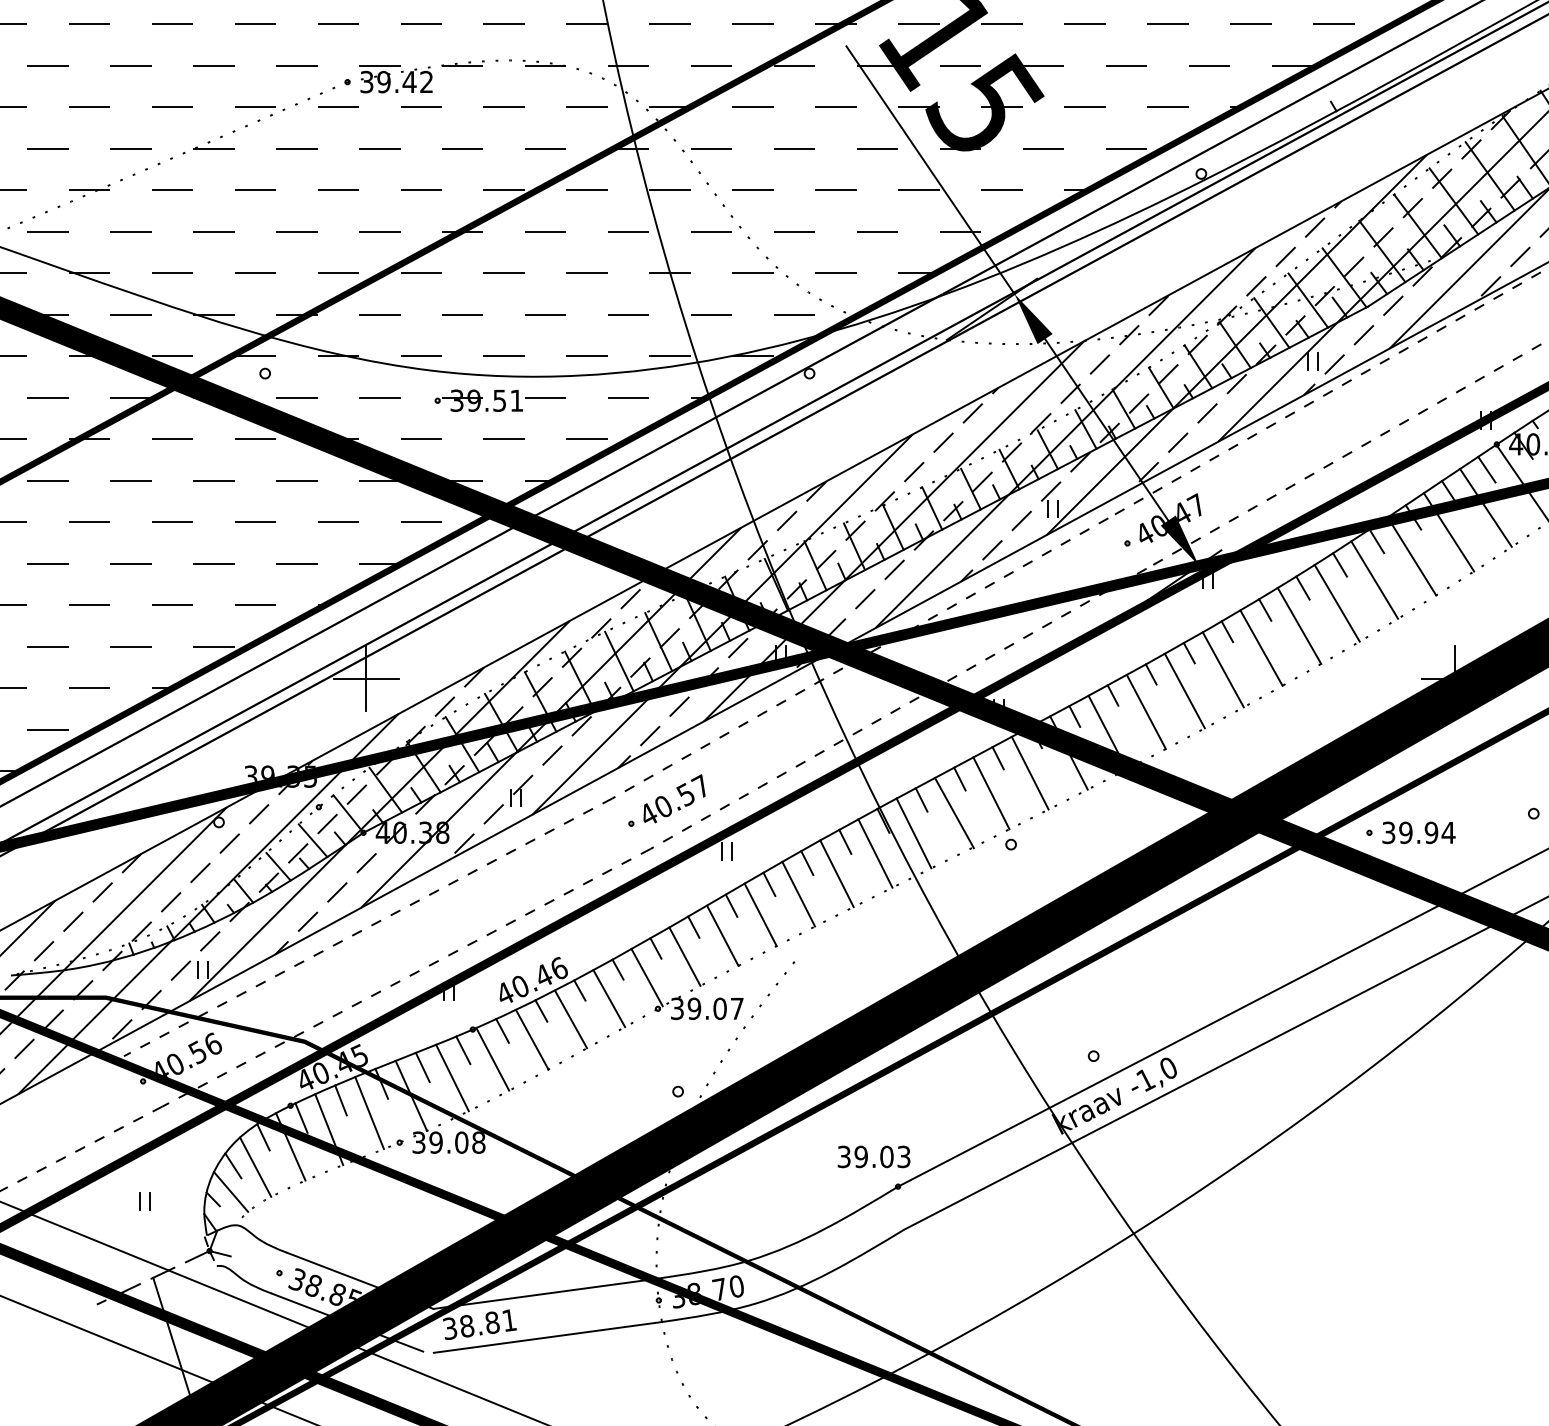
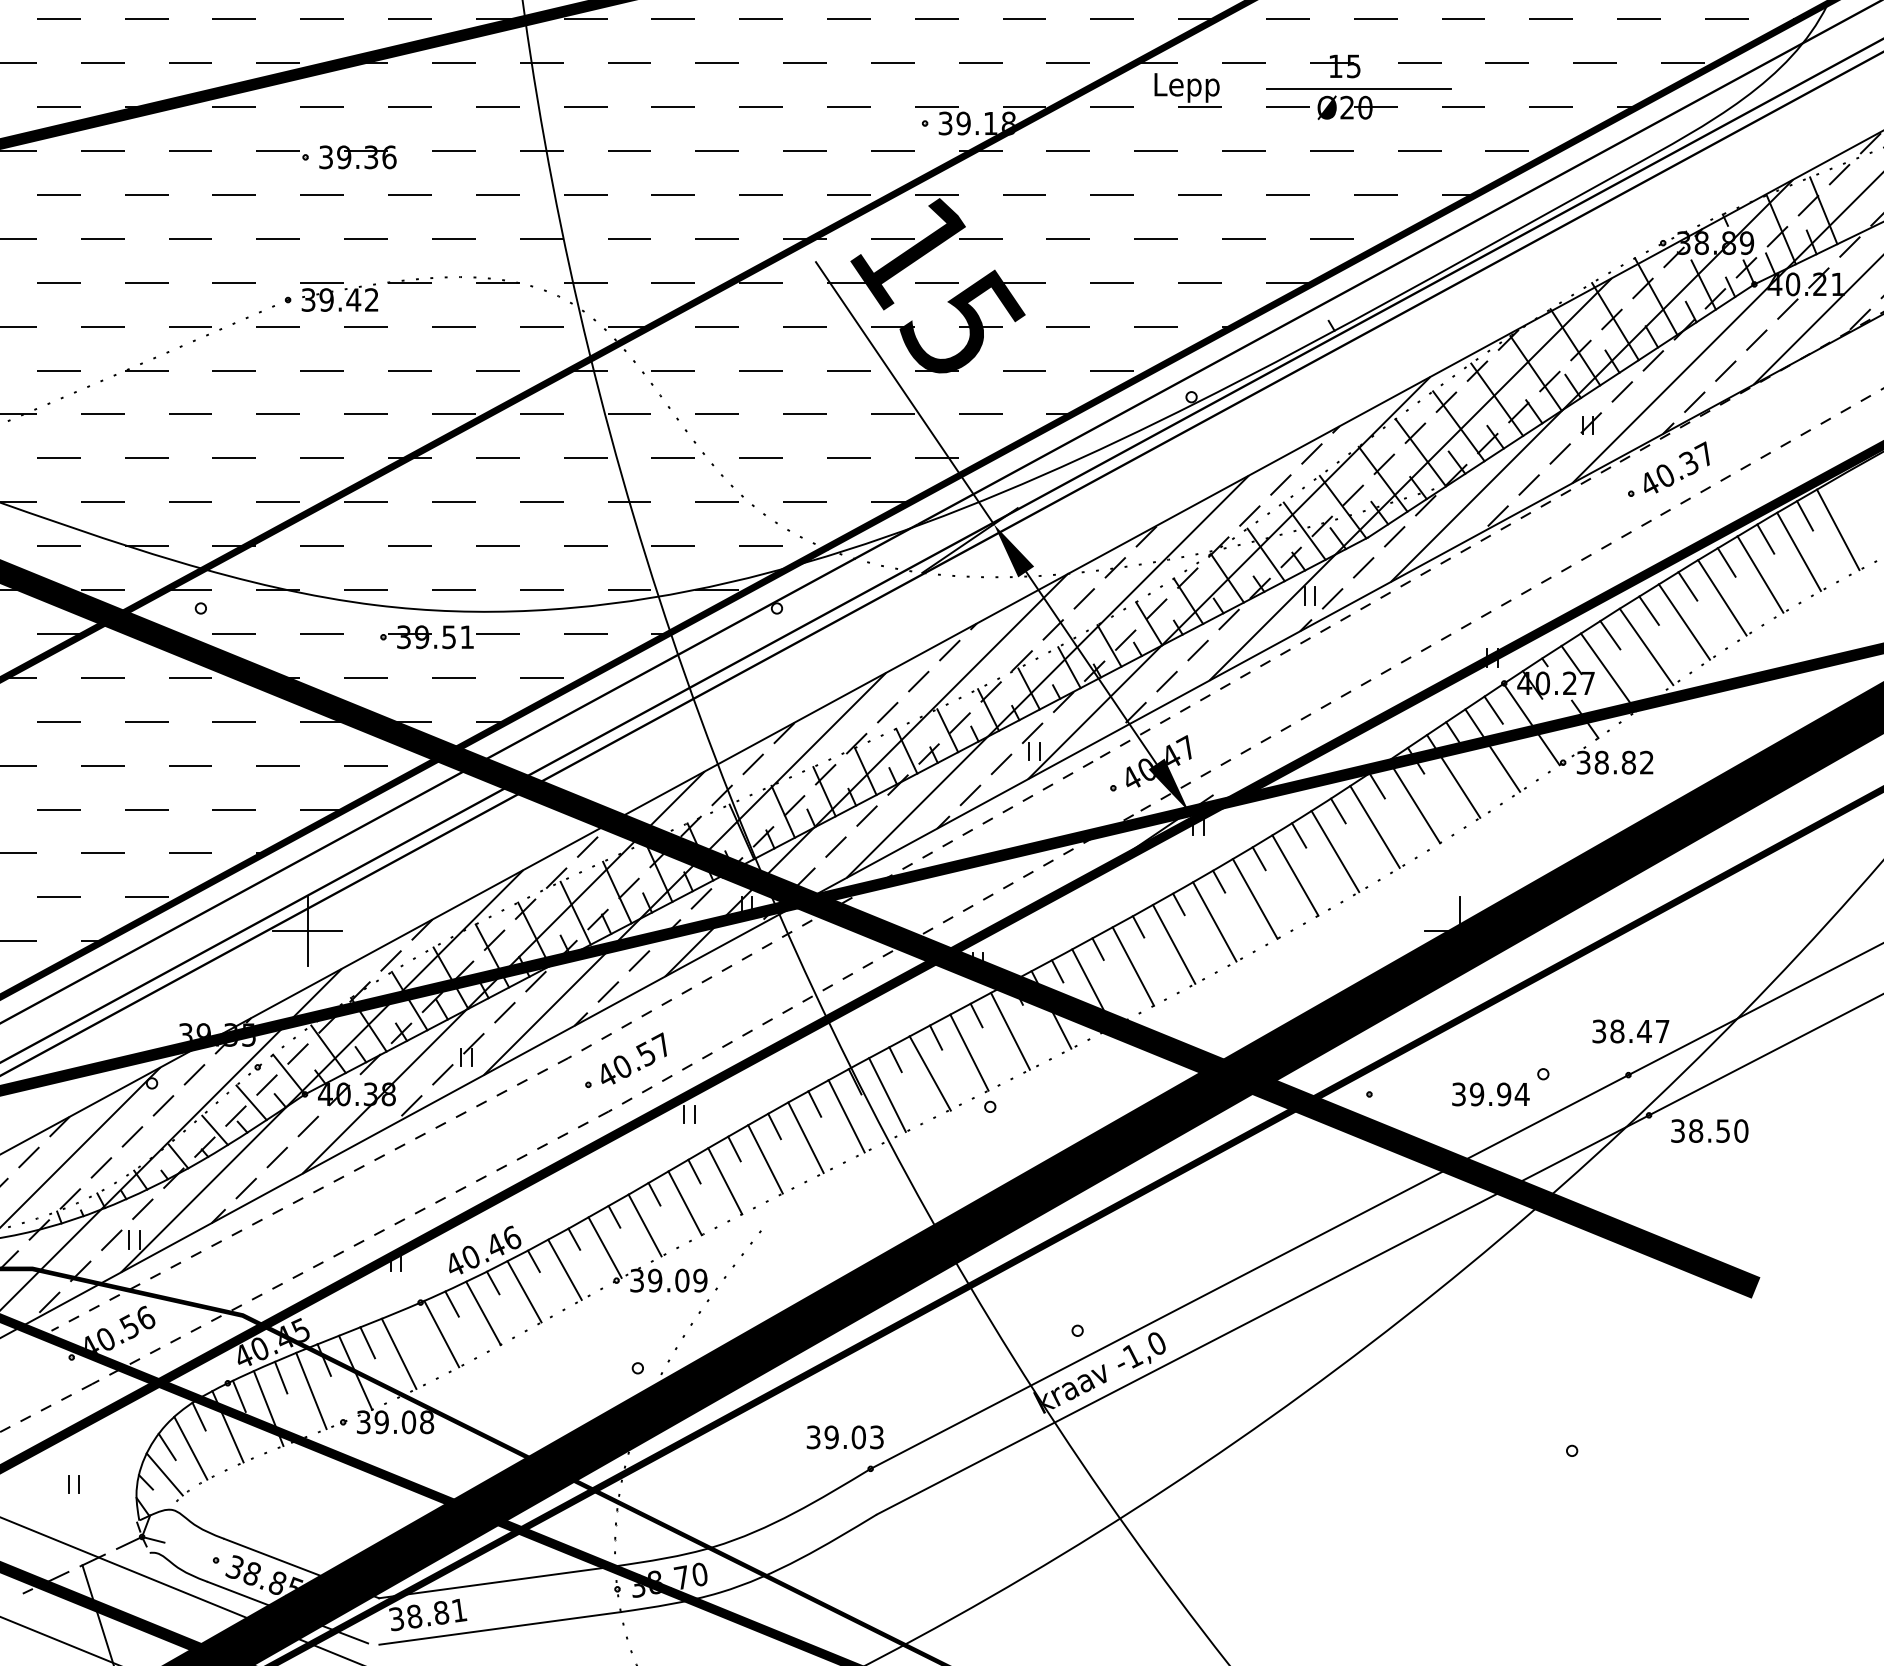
text: (1418, 832) -> (1490, 1094), moved
text: (737, 1008) -> (700, 1280), 39.07 -> 39.09
line: (463, 1050) -> (410, 1324), removed

